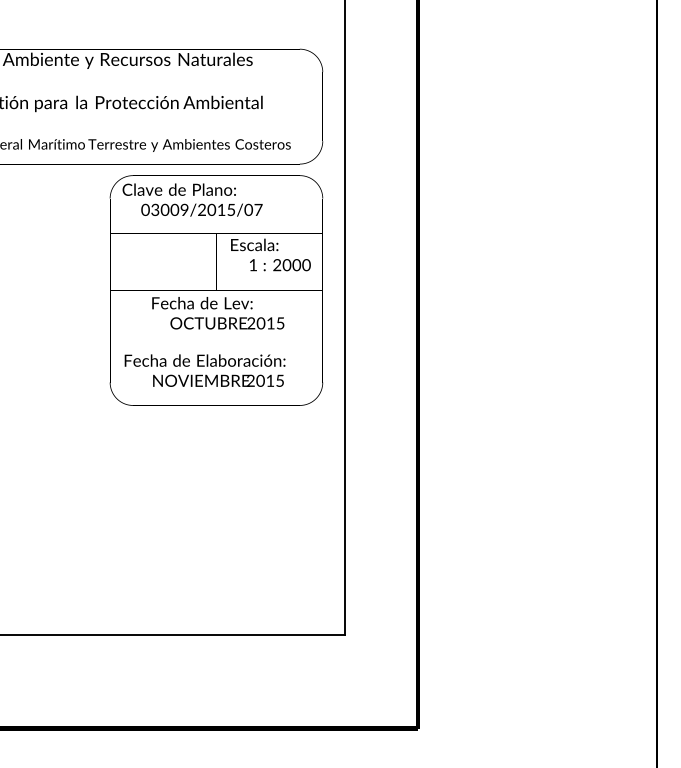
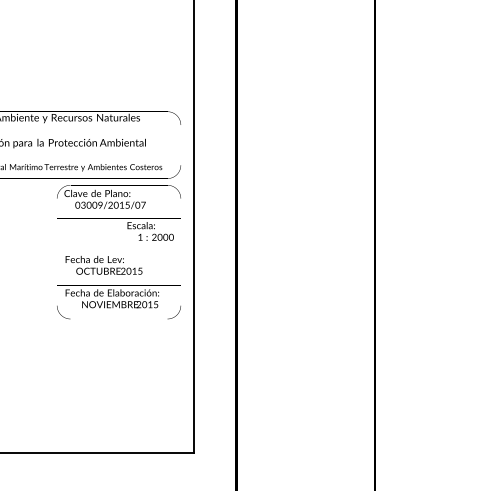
text: (217, 313) -> (103, 265), moved

